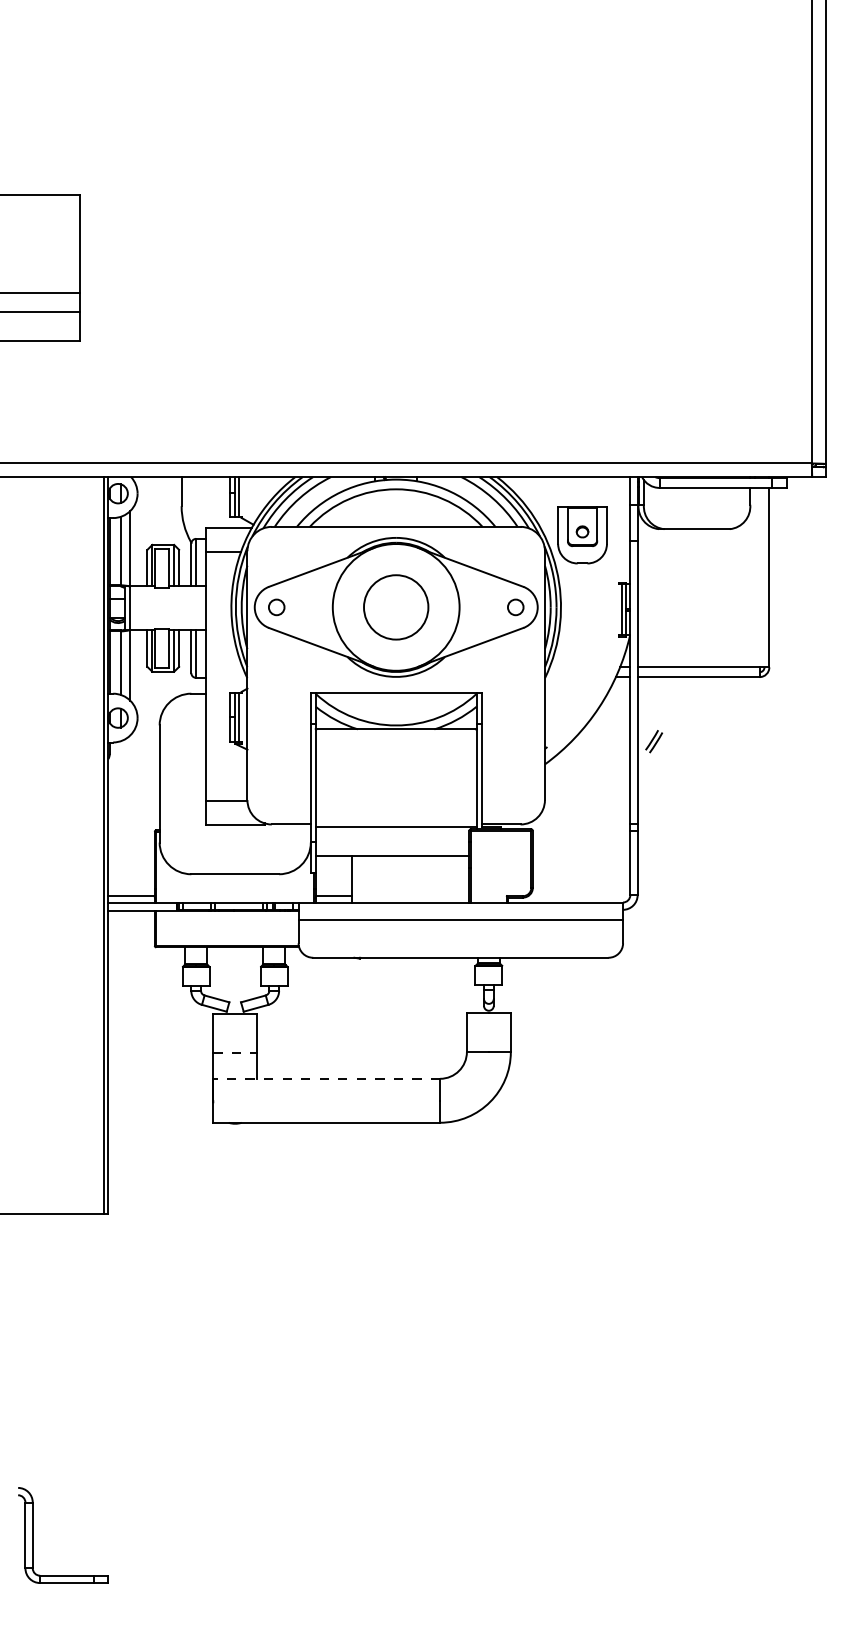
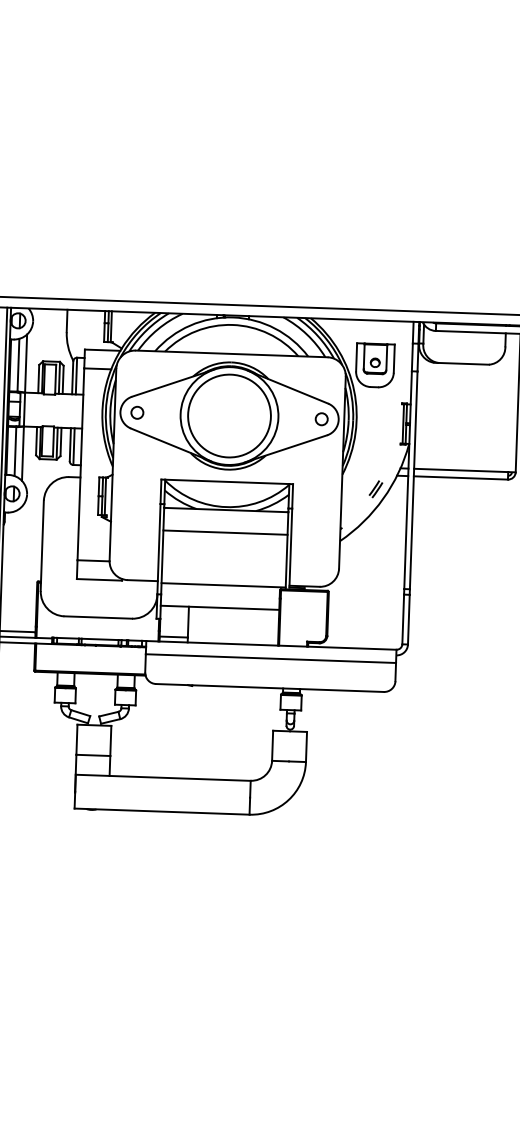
circle: (395, 607) -> (228, 416), size x1.67
part: (654, 741) -> (376, 489), moved
line: (395, 758) -> (224, 532), added
line: (235, 1053) -> (93, 755), dashed -> solid
line: (326, 1078) -> (163, 777), dashed -> solid

